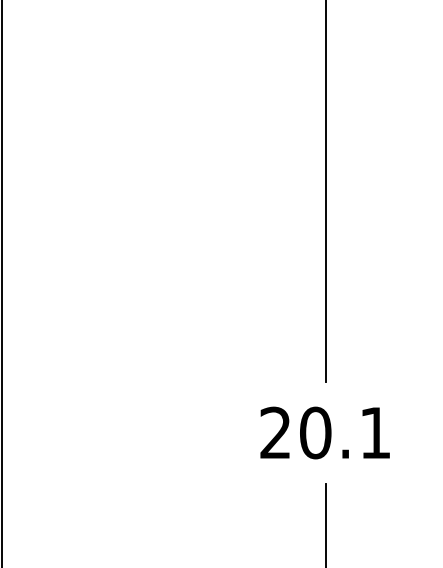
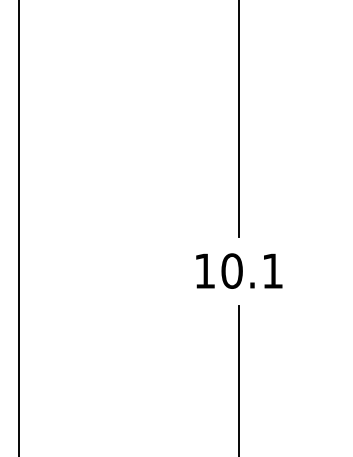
text: (274, 432) -> (204, 270), 20.1 -> 10.1

